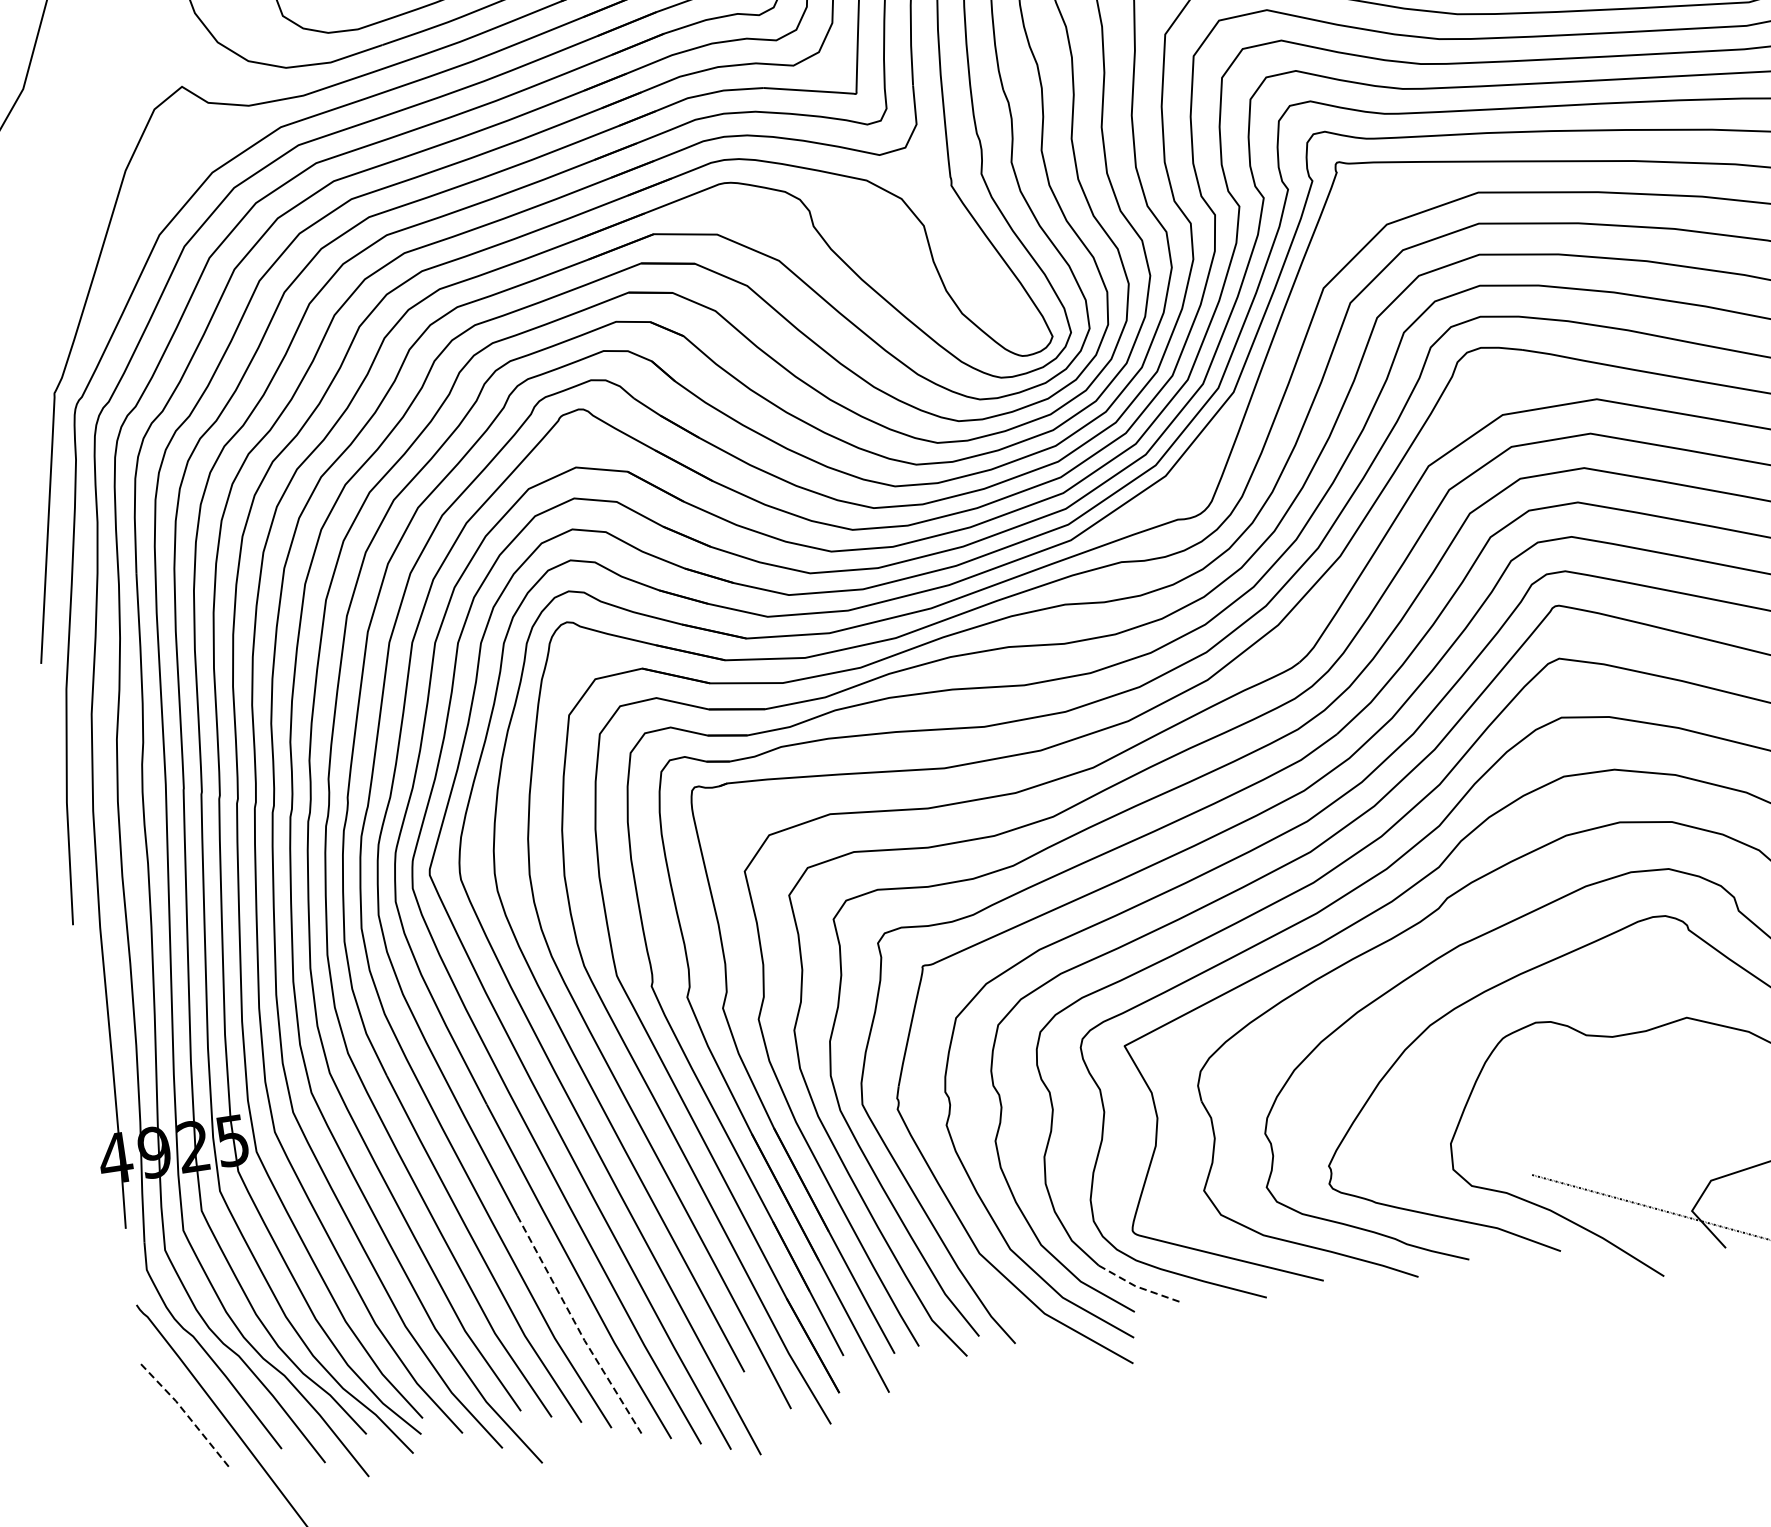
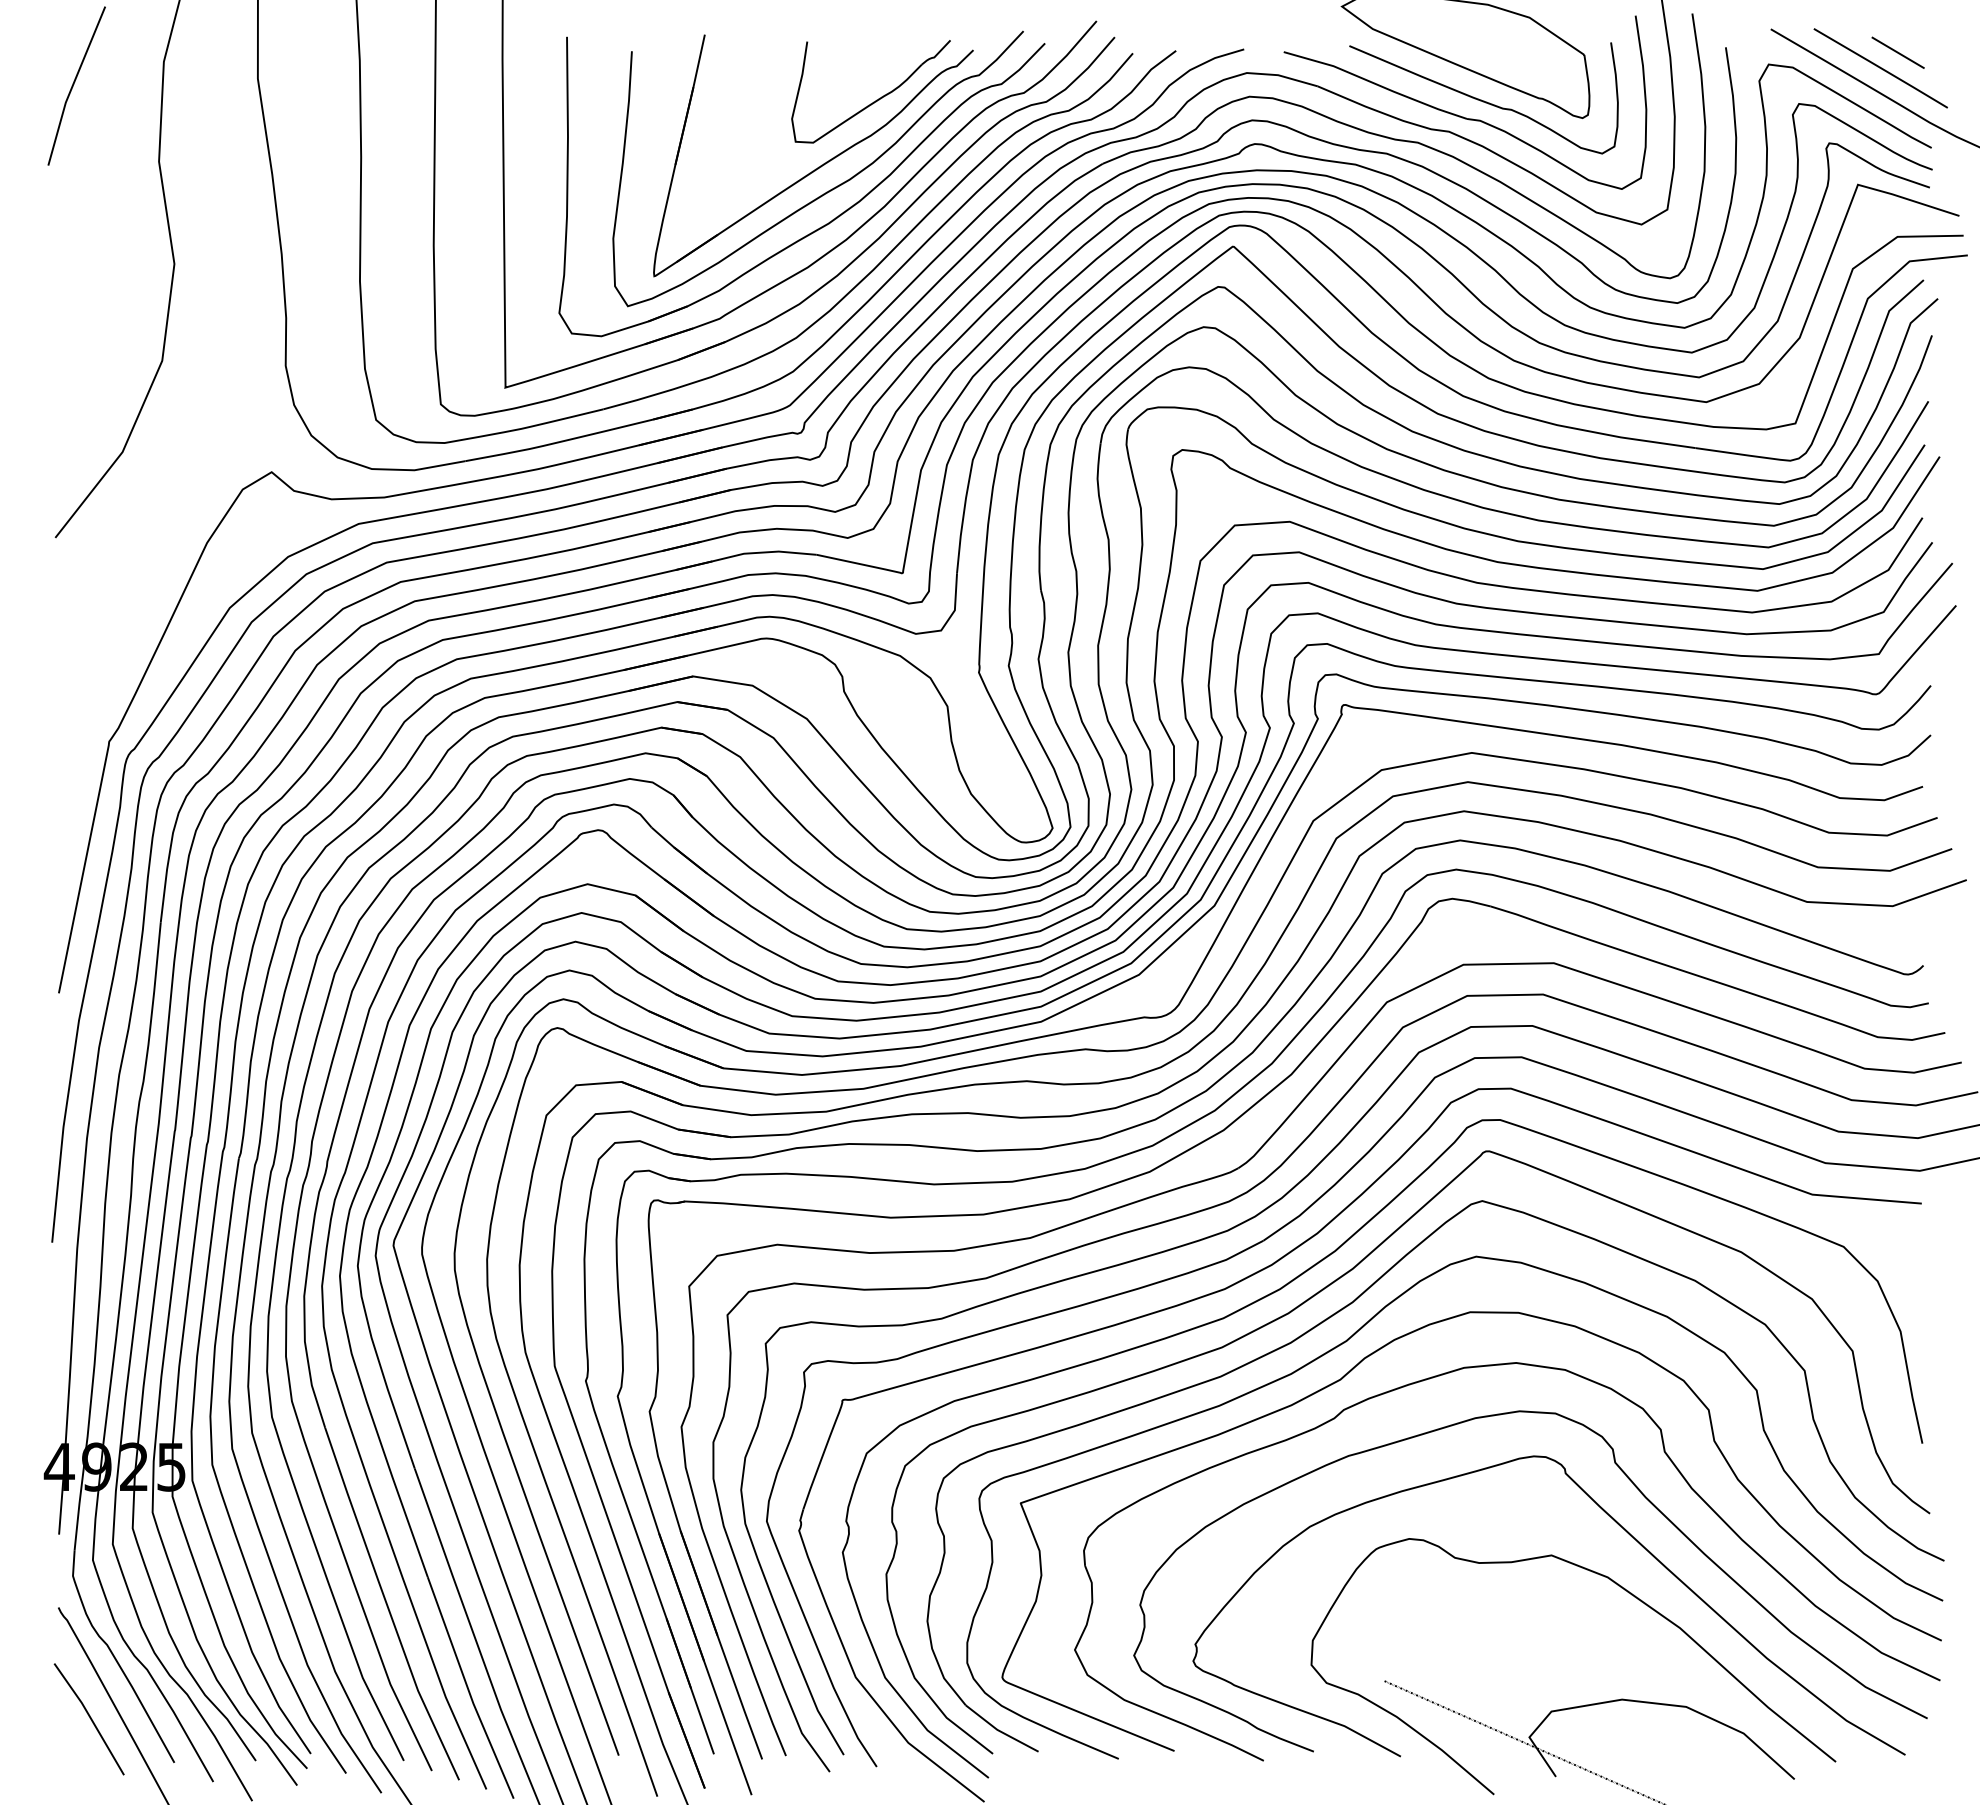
line: (1138, 1287) -> (999, 1731), dashed -> solid
line: (577, 1326) -> (468, 1689), dashed -> solid
line: (187, 1415) -> (90, 1718), dashed -> solid

